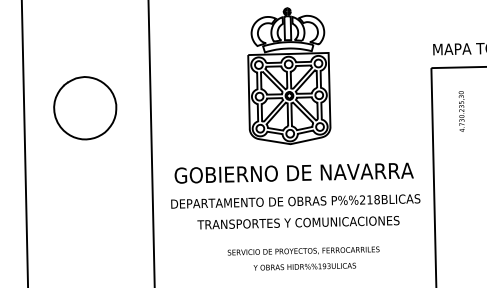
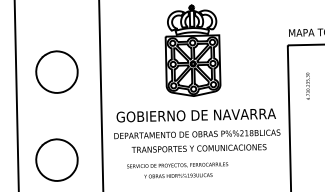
text: (460, 110) -> (307, 85), moved
part: (84, 239) -> (56, 159), added
text: (303, 258) -> (177, 170), moved

